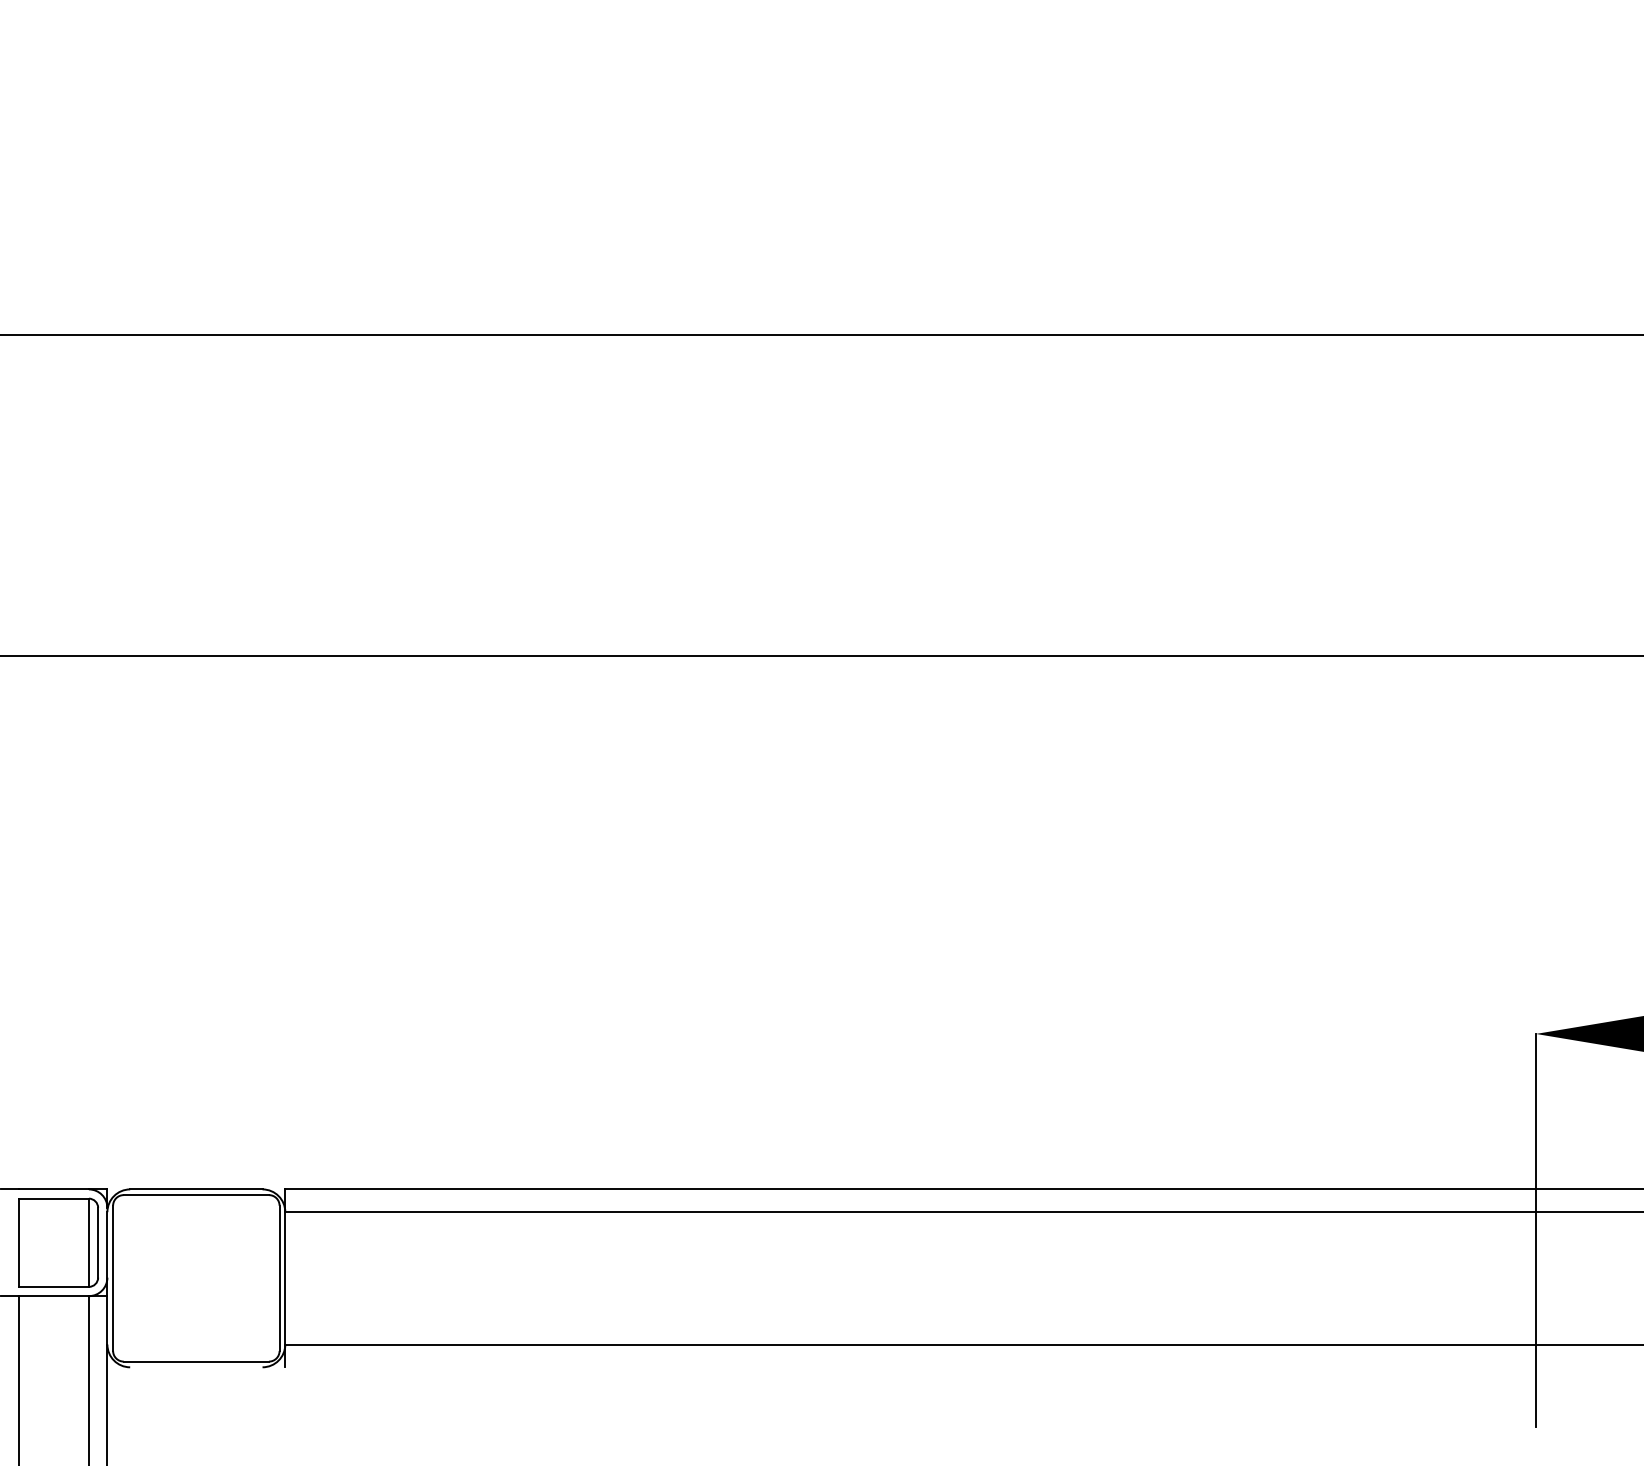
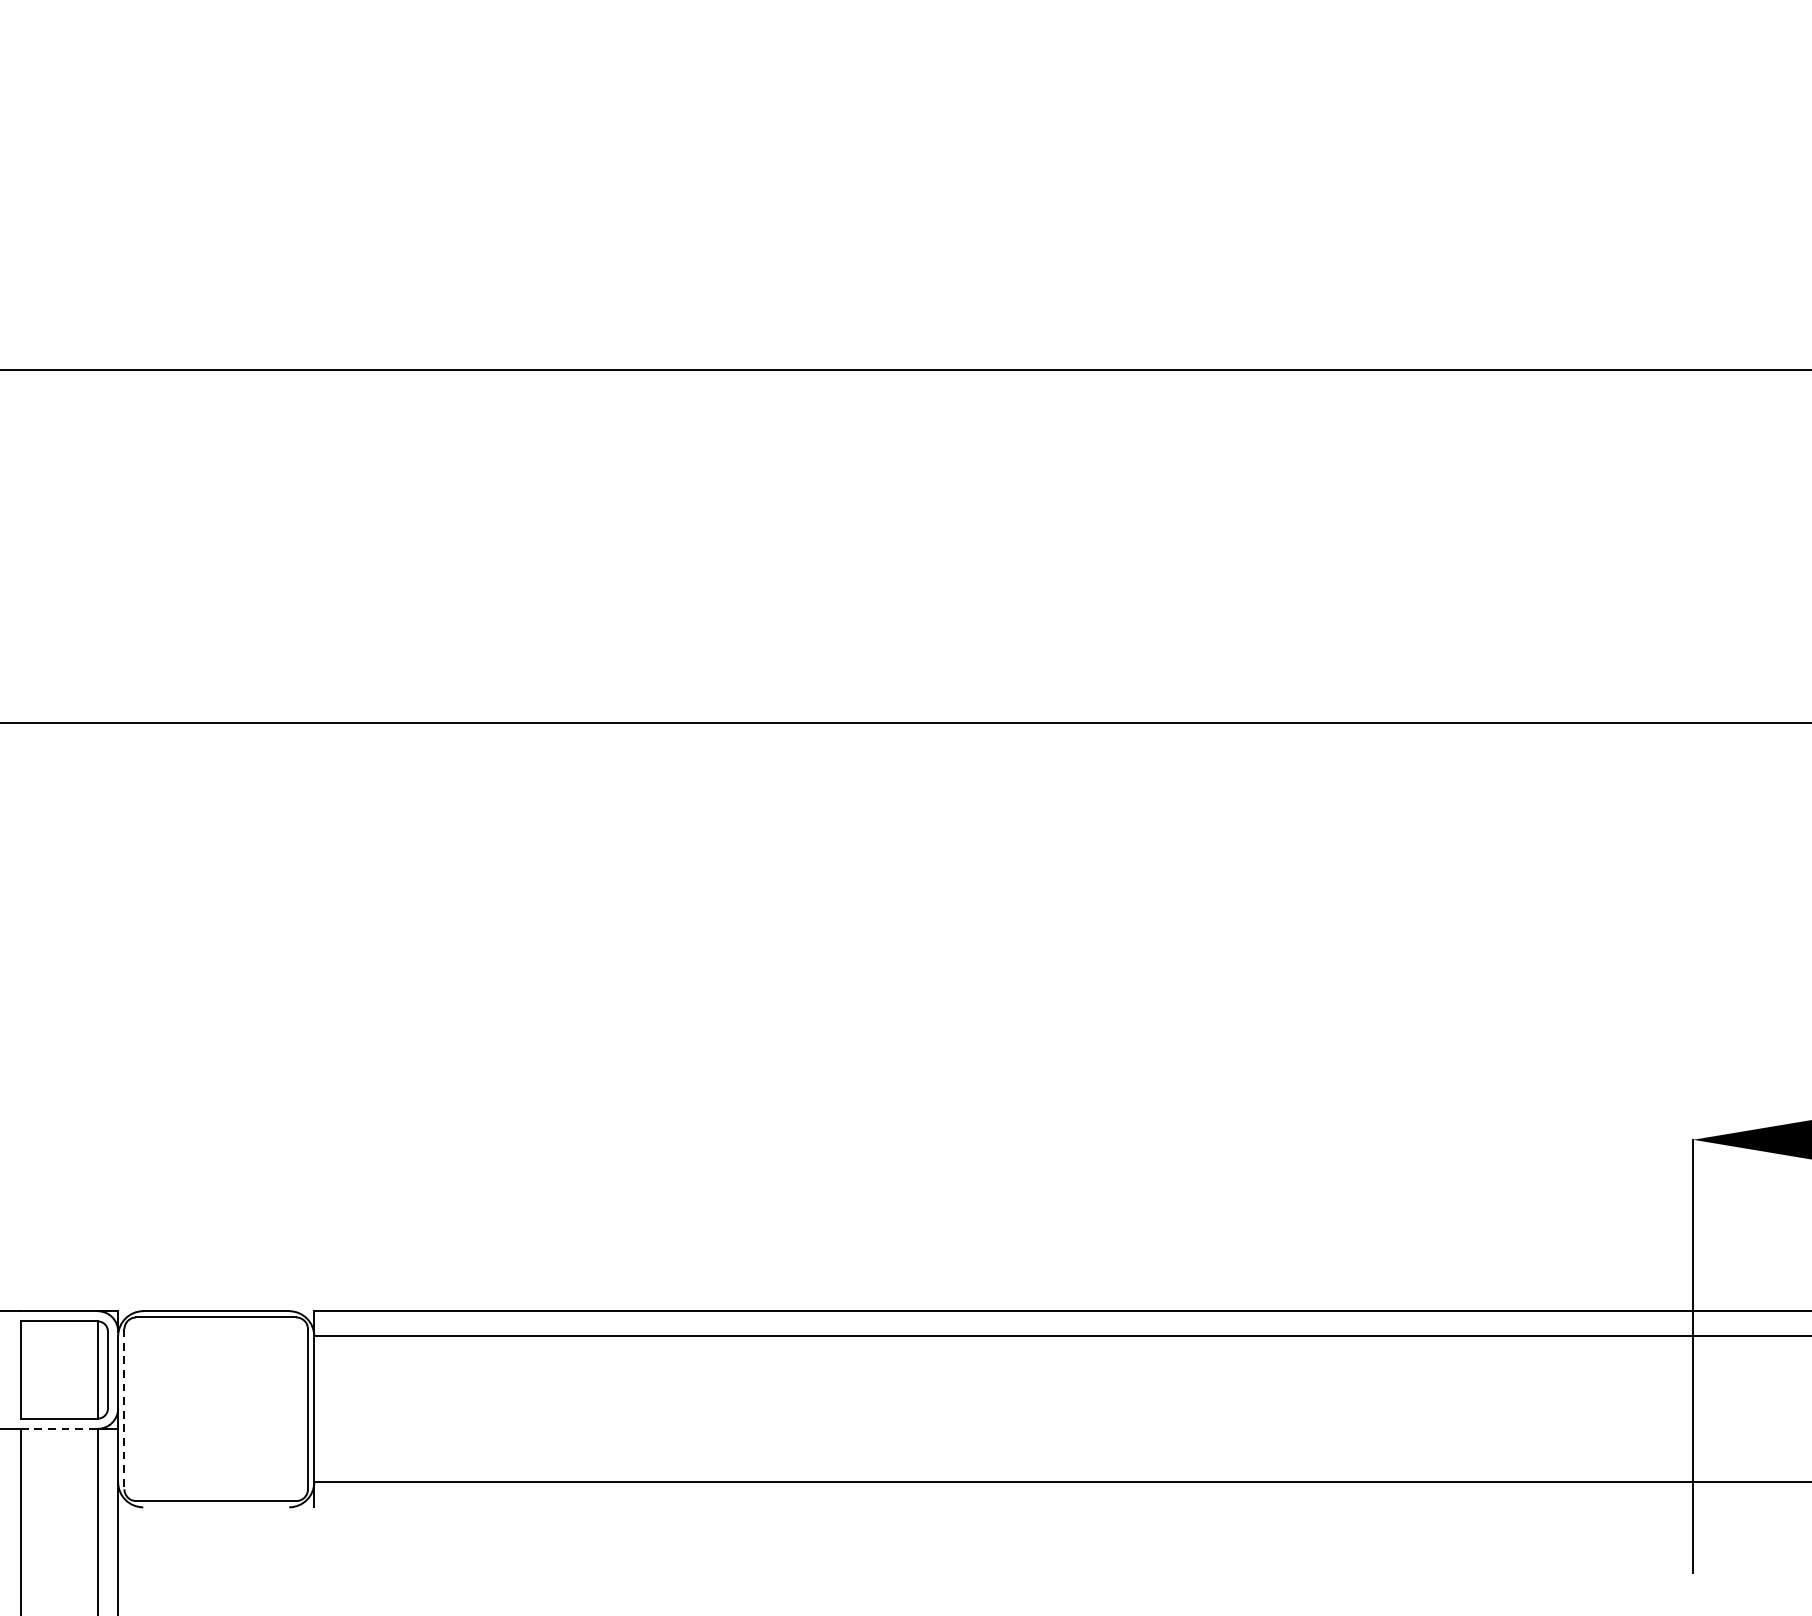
line: (113, 1278) -> (124, 1409), solid -> dashed
line: (54, 1296) -> (59, 1429), solid -> dashed

